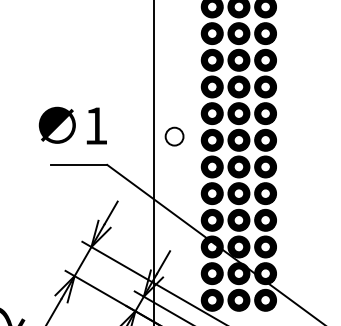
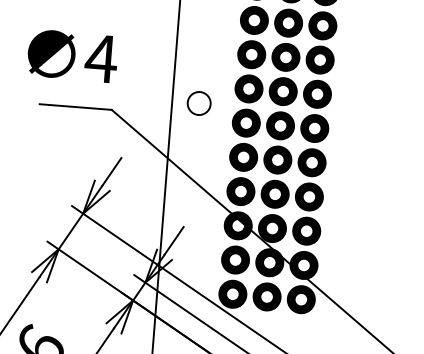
text: (95, 125) -> (100, 58), 1 -> 4
circle: (174, 136) -> (199, 103), moved

